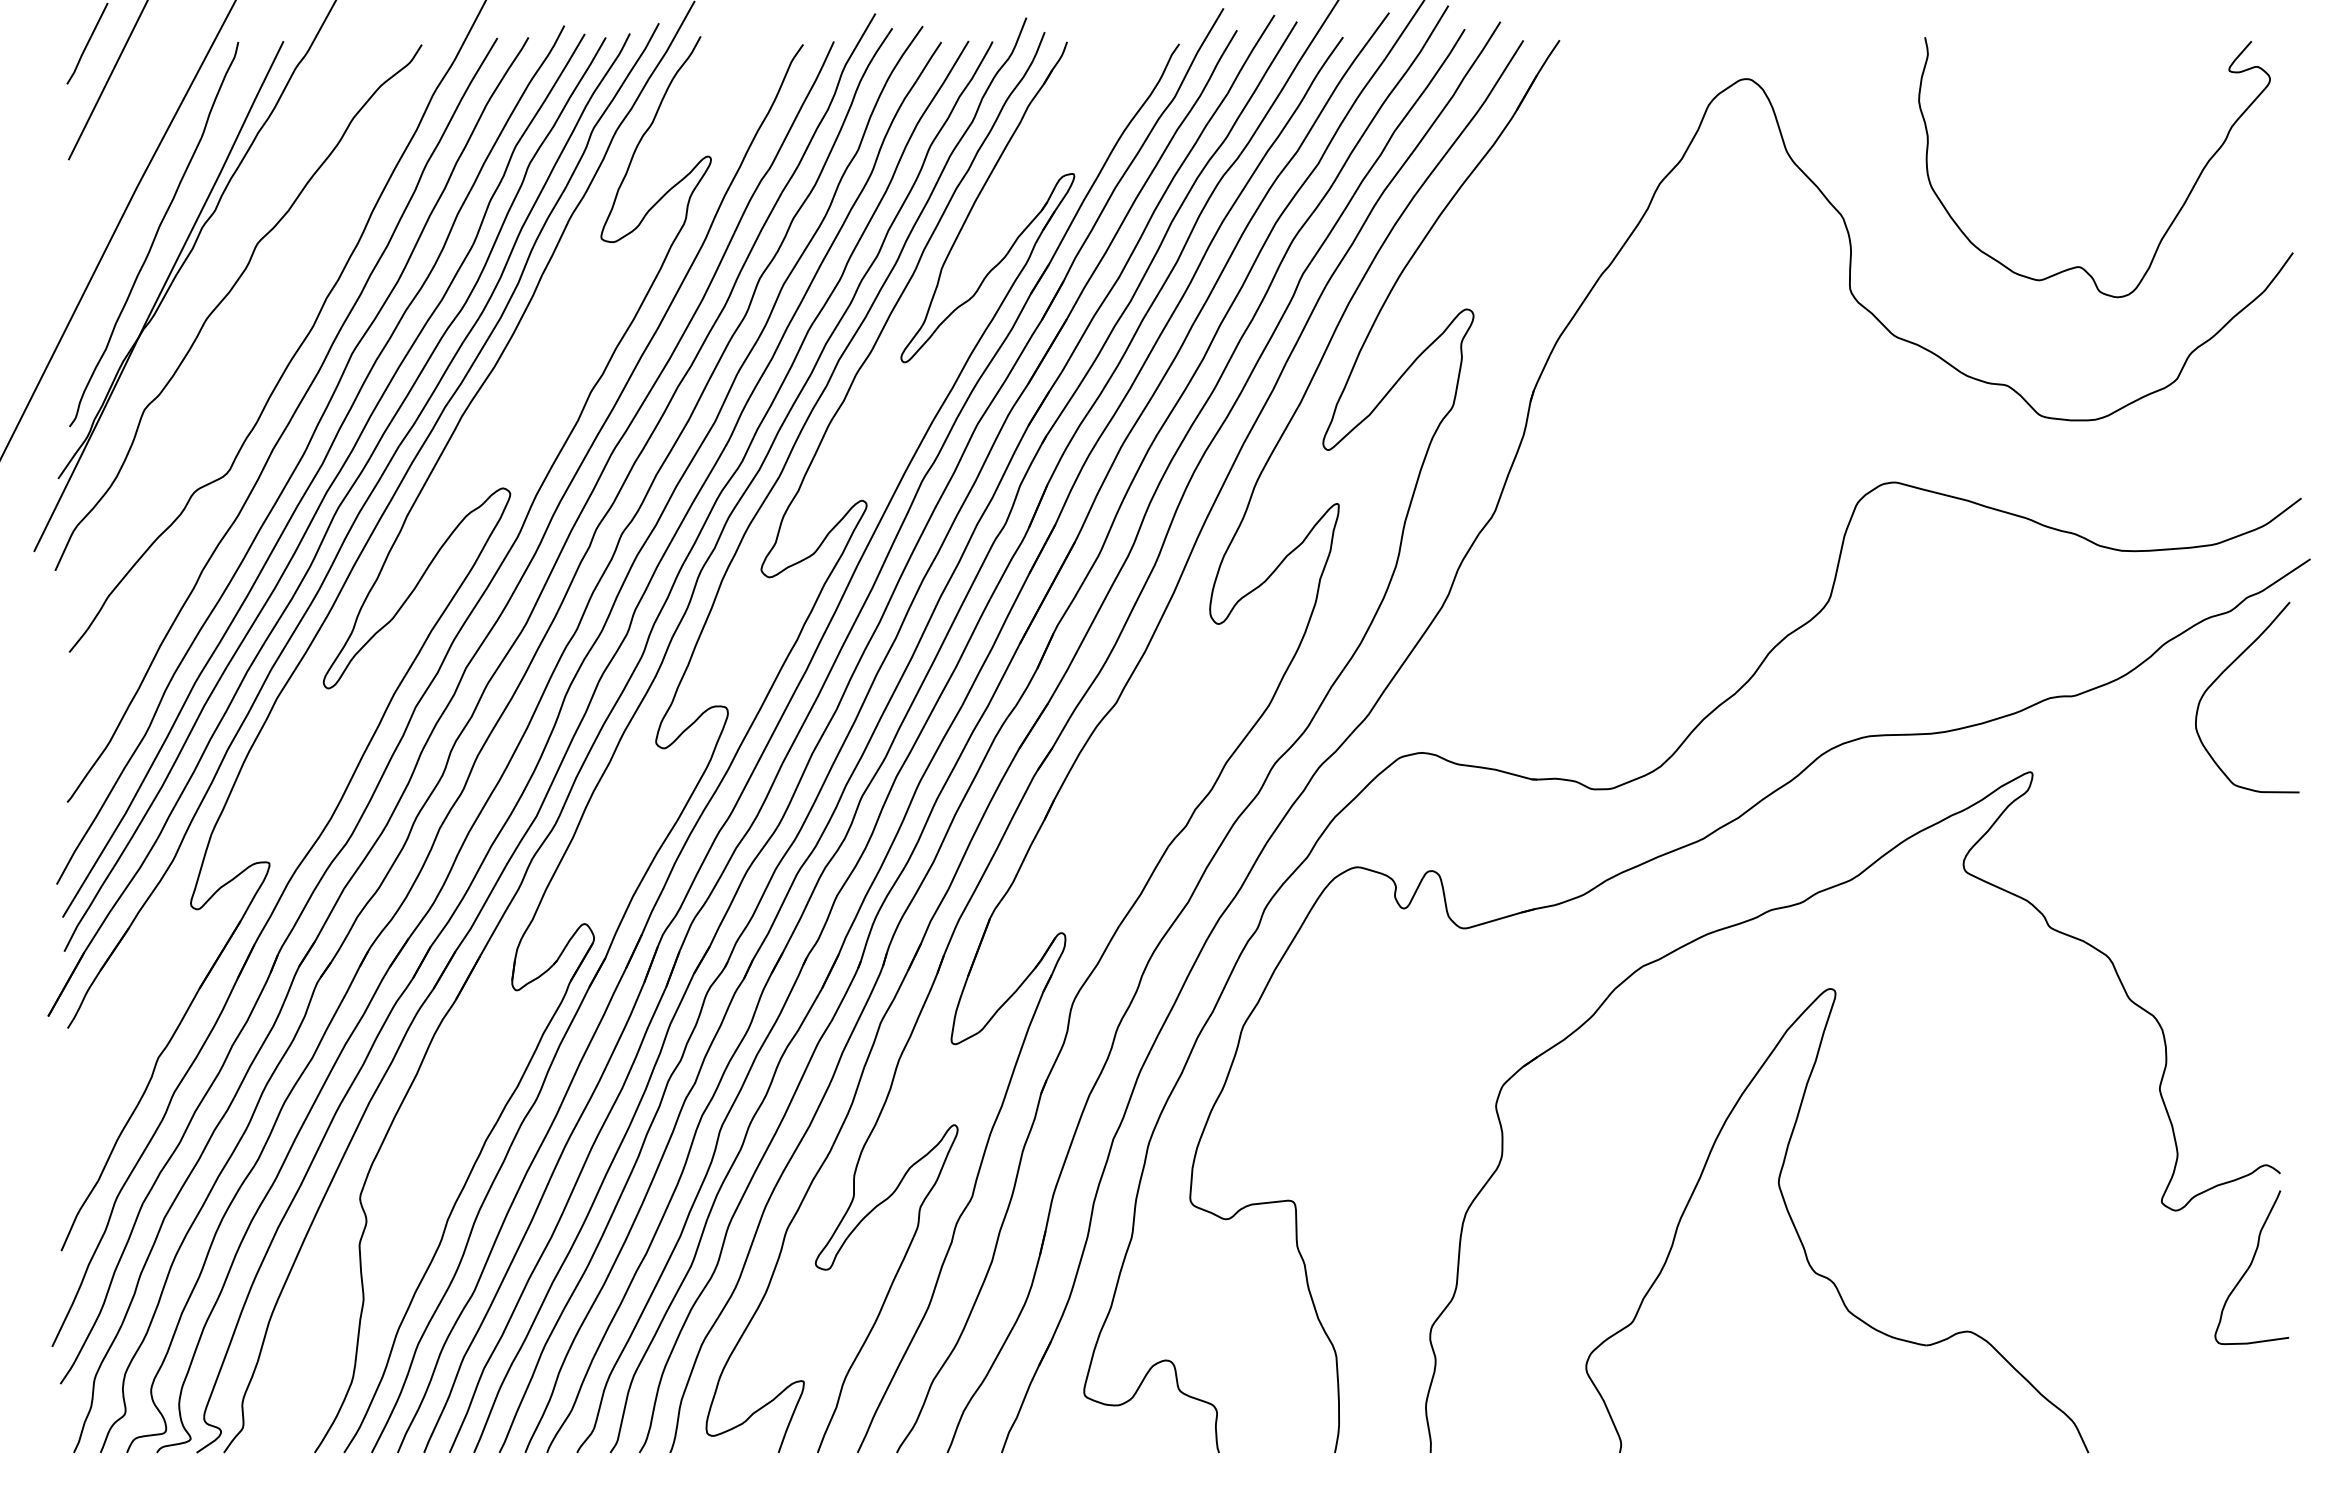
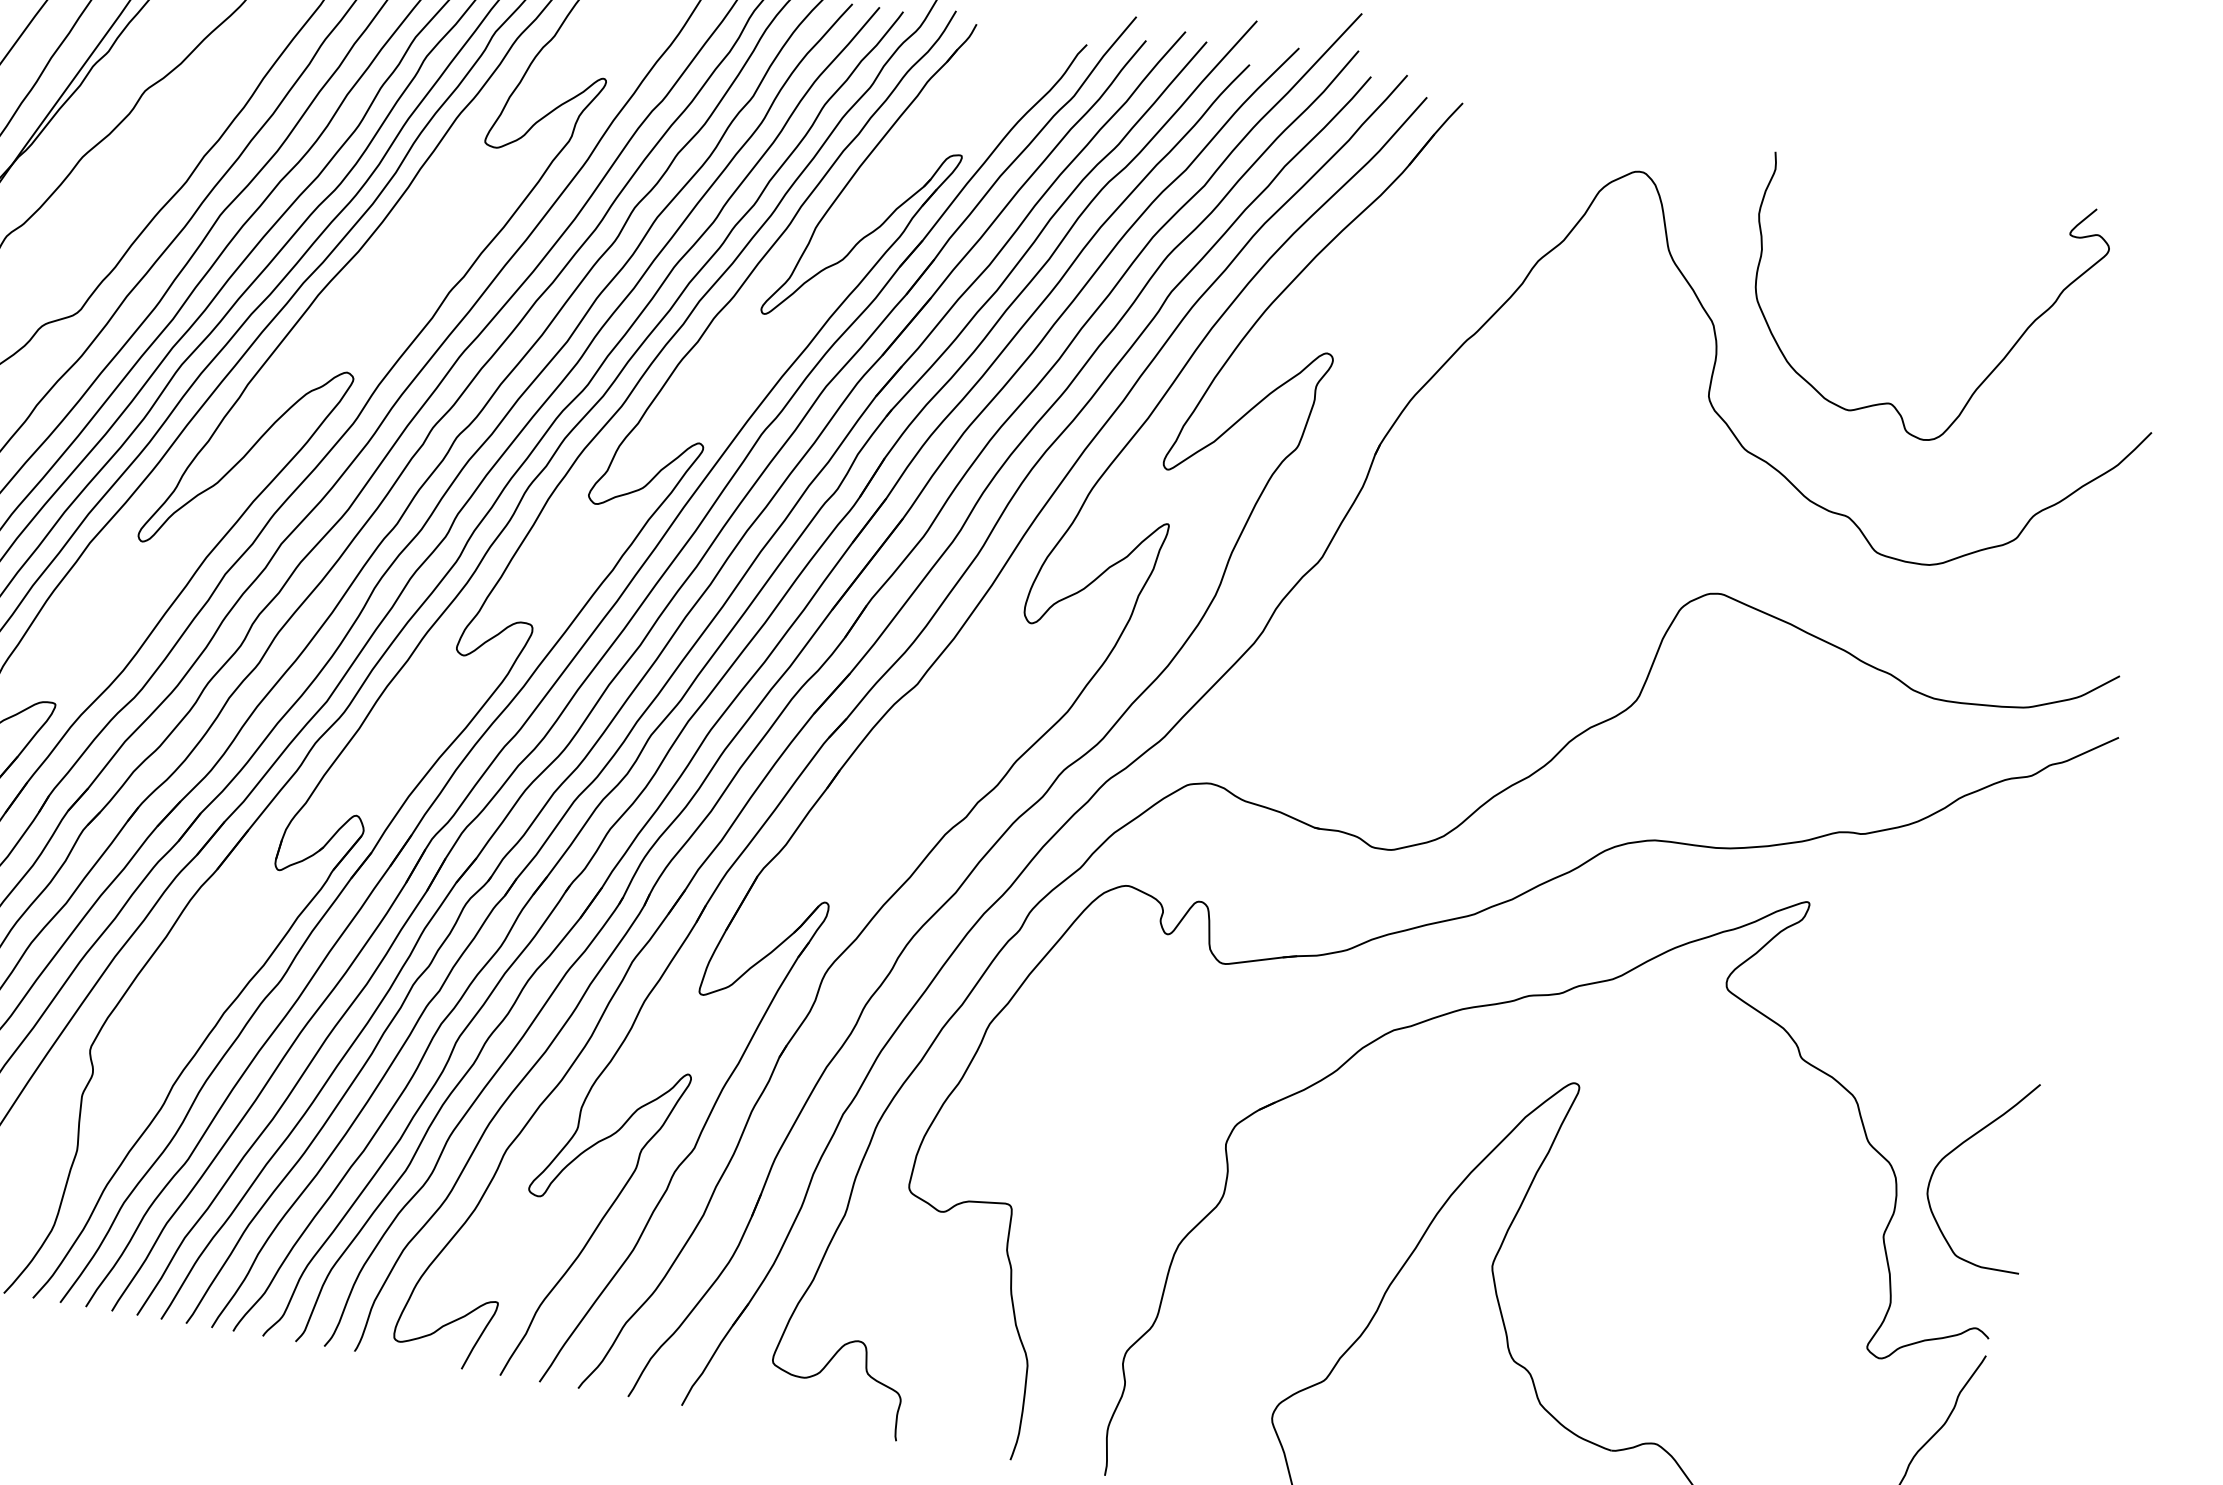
curve: (2175, 215) -> (1993, 368), moved
curve: (2223, 673) -> (1963, 1144), moved

